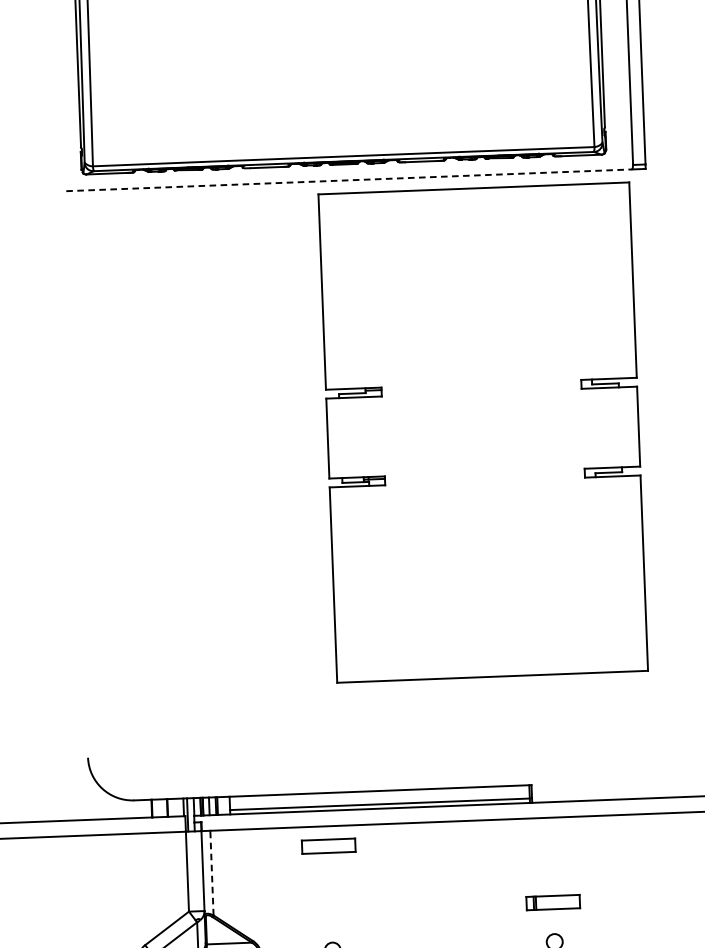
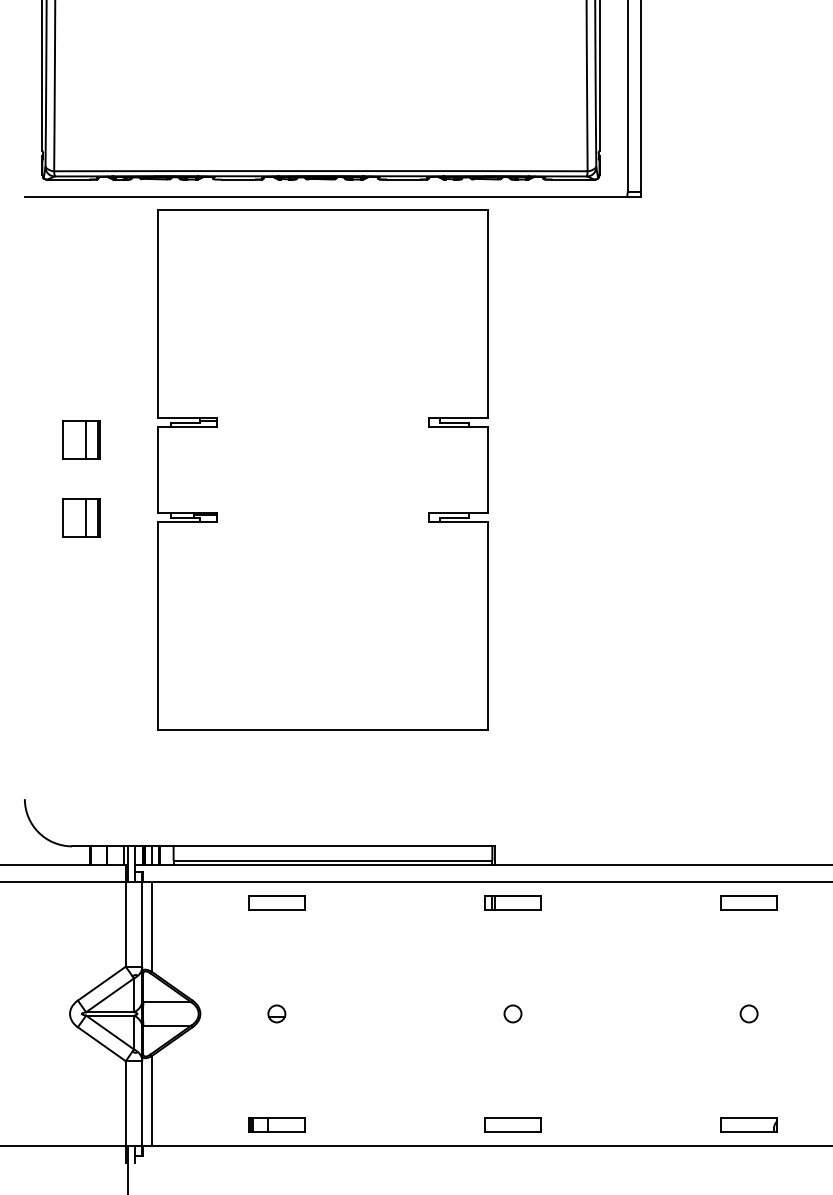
line: (349, 180) -> (326, 196), dashed -> solid
part: (128, 417) -> (81, 439), added
part: (482, 432) -> (322, 469), moved
part: (131, 490) -> (81, 517), added
line: (211, 872) -> (151, 926), dashed -> solid
part: (552, 902) -> (512, 902), moved

